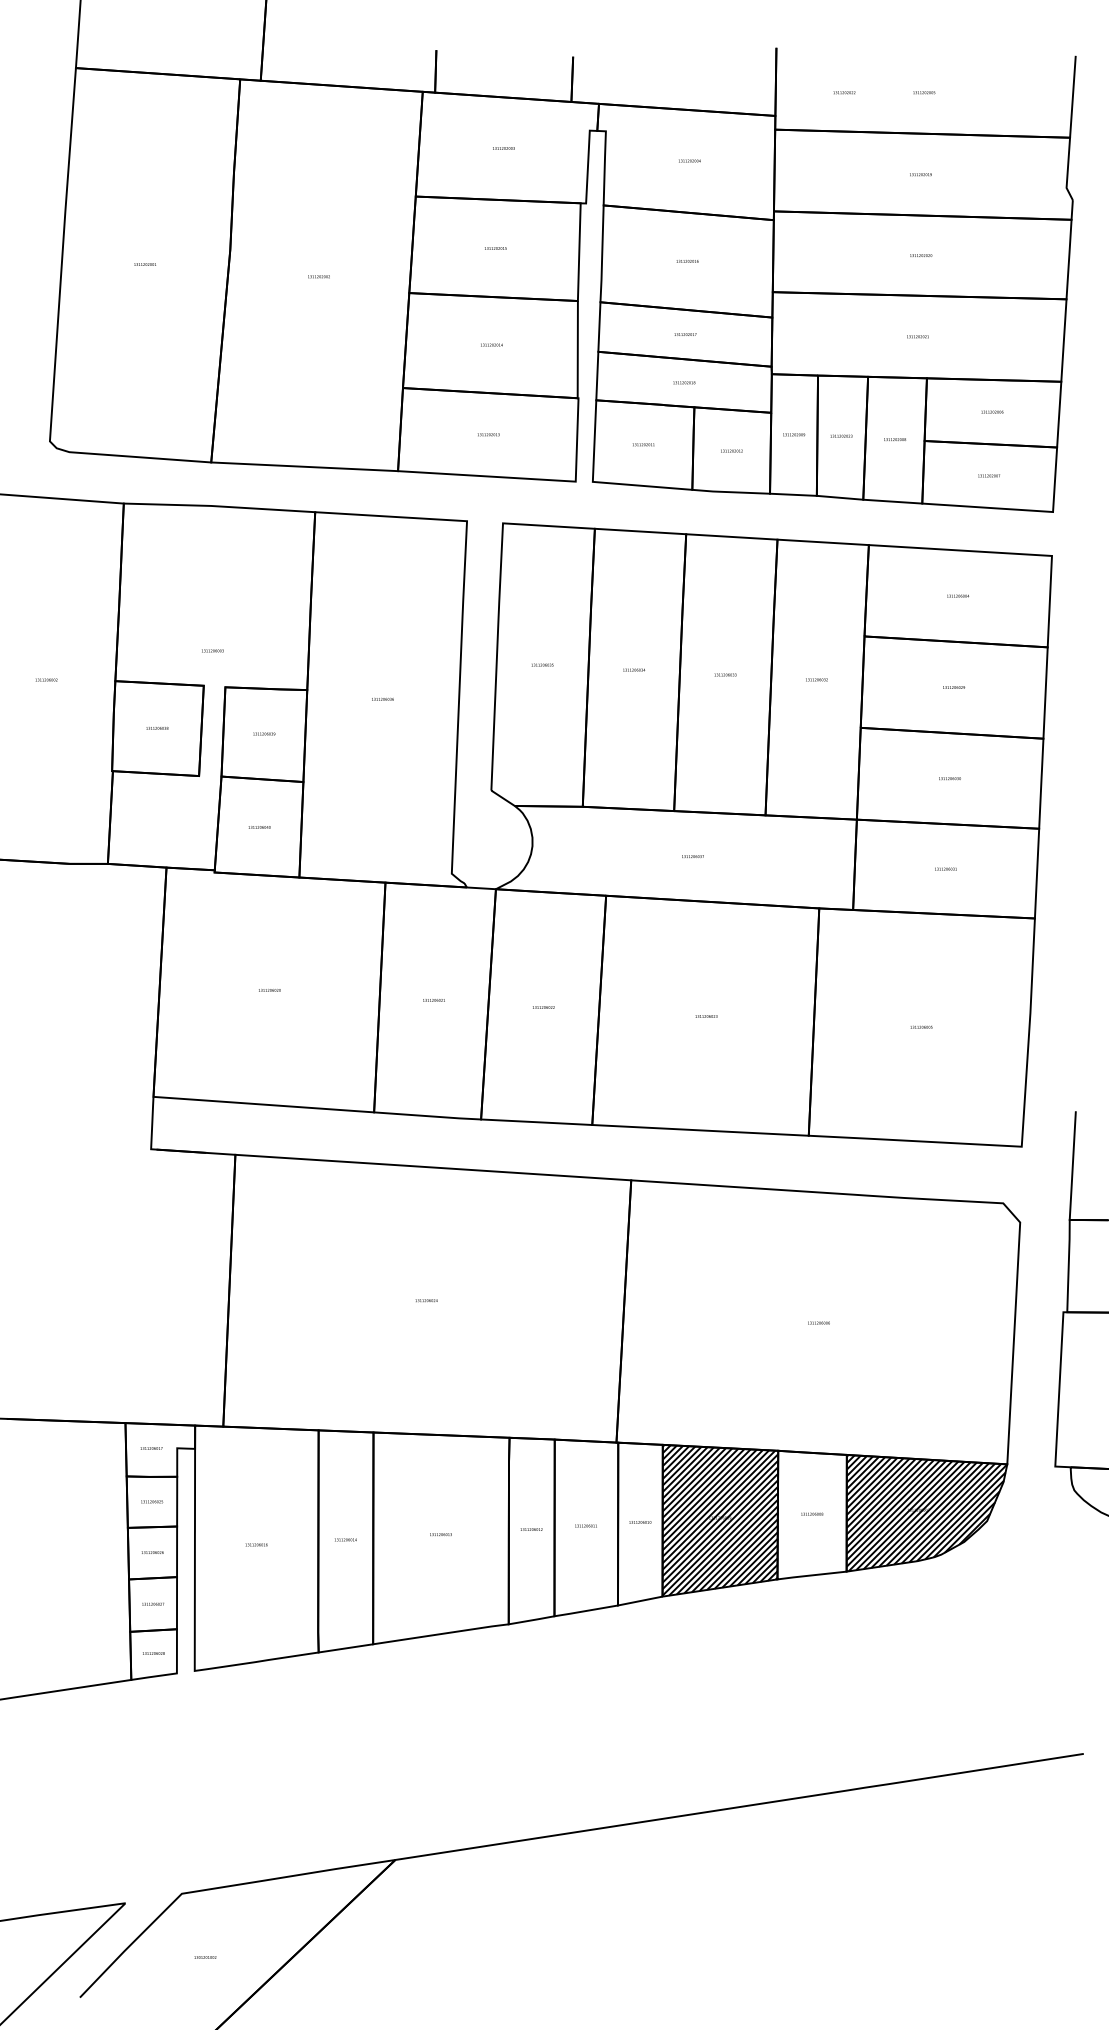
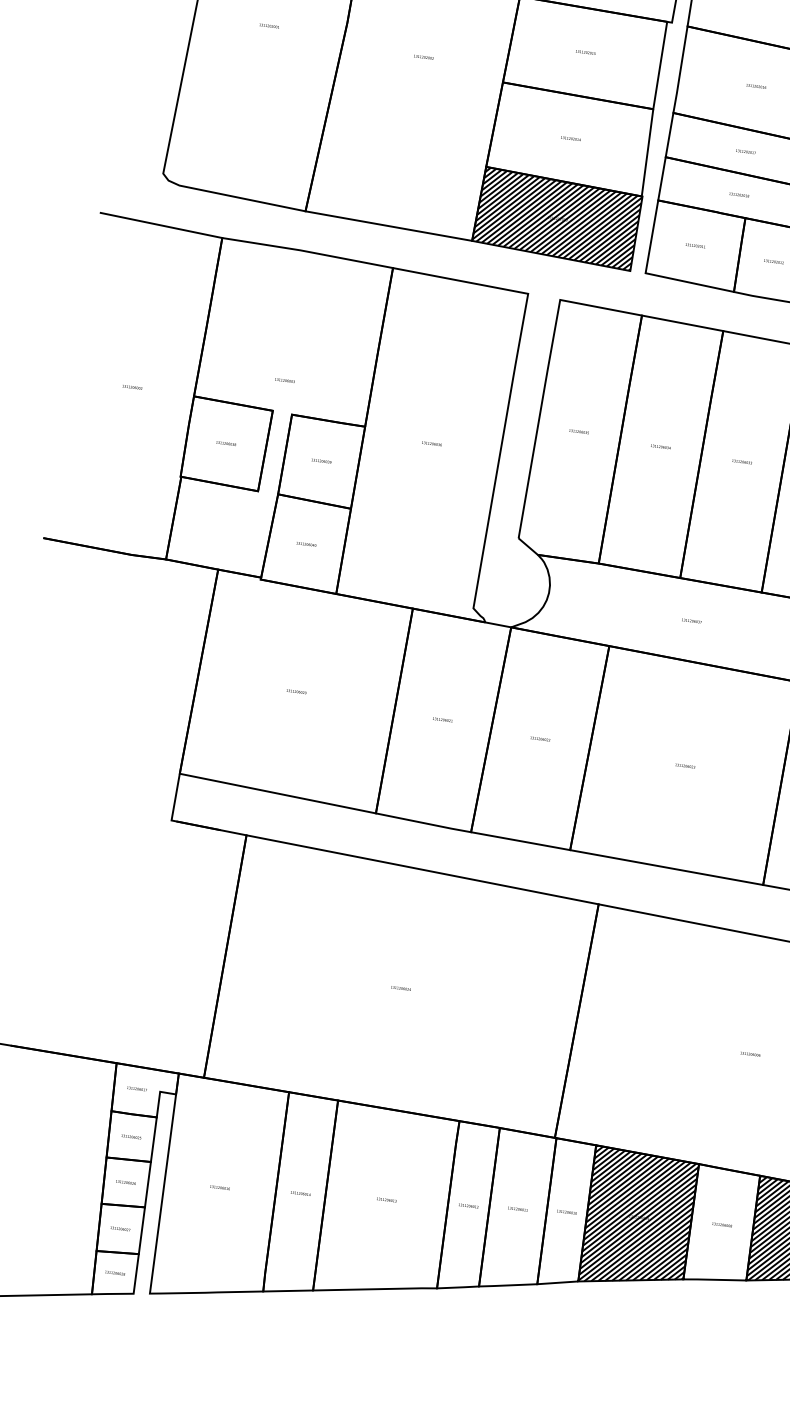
hatch: (488, 434) -> (557, 218), added

